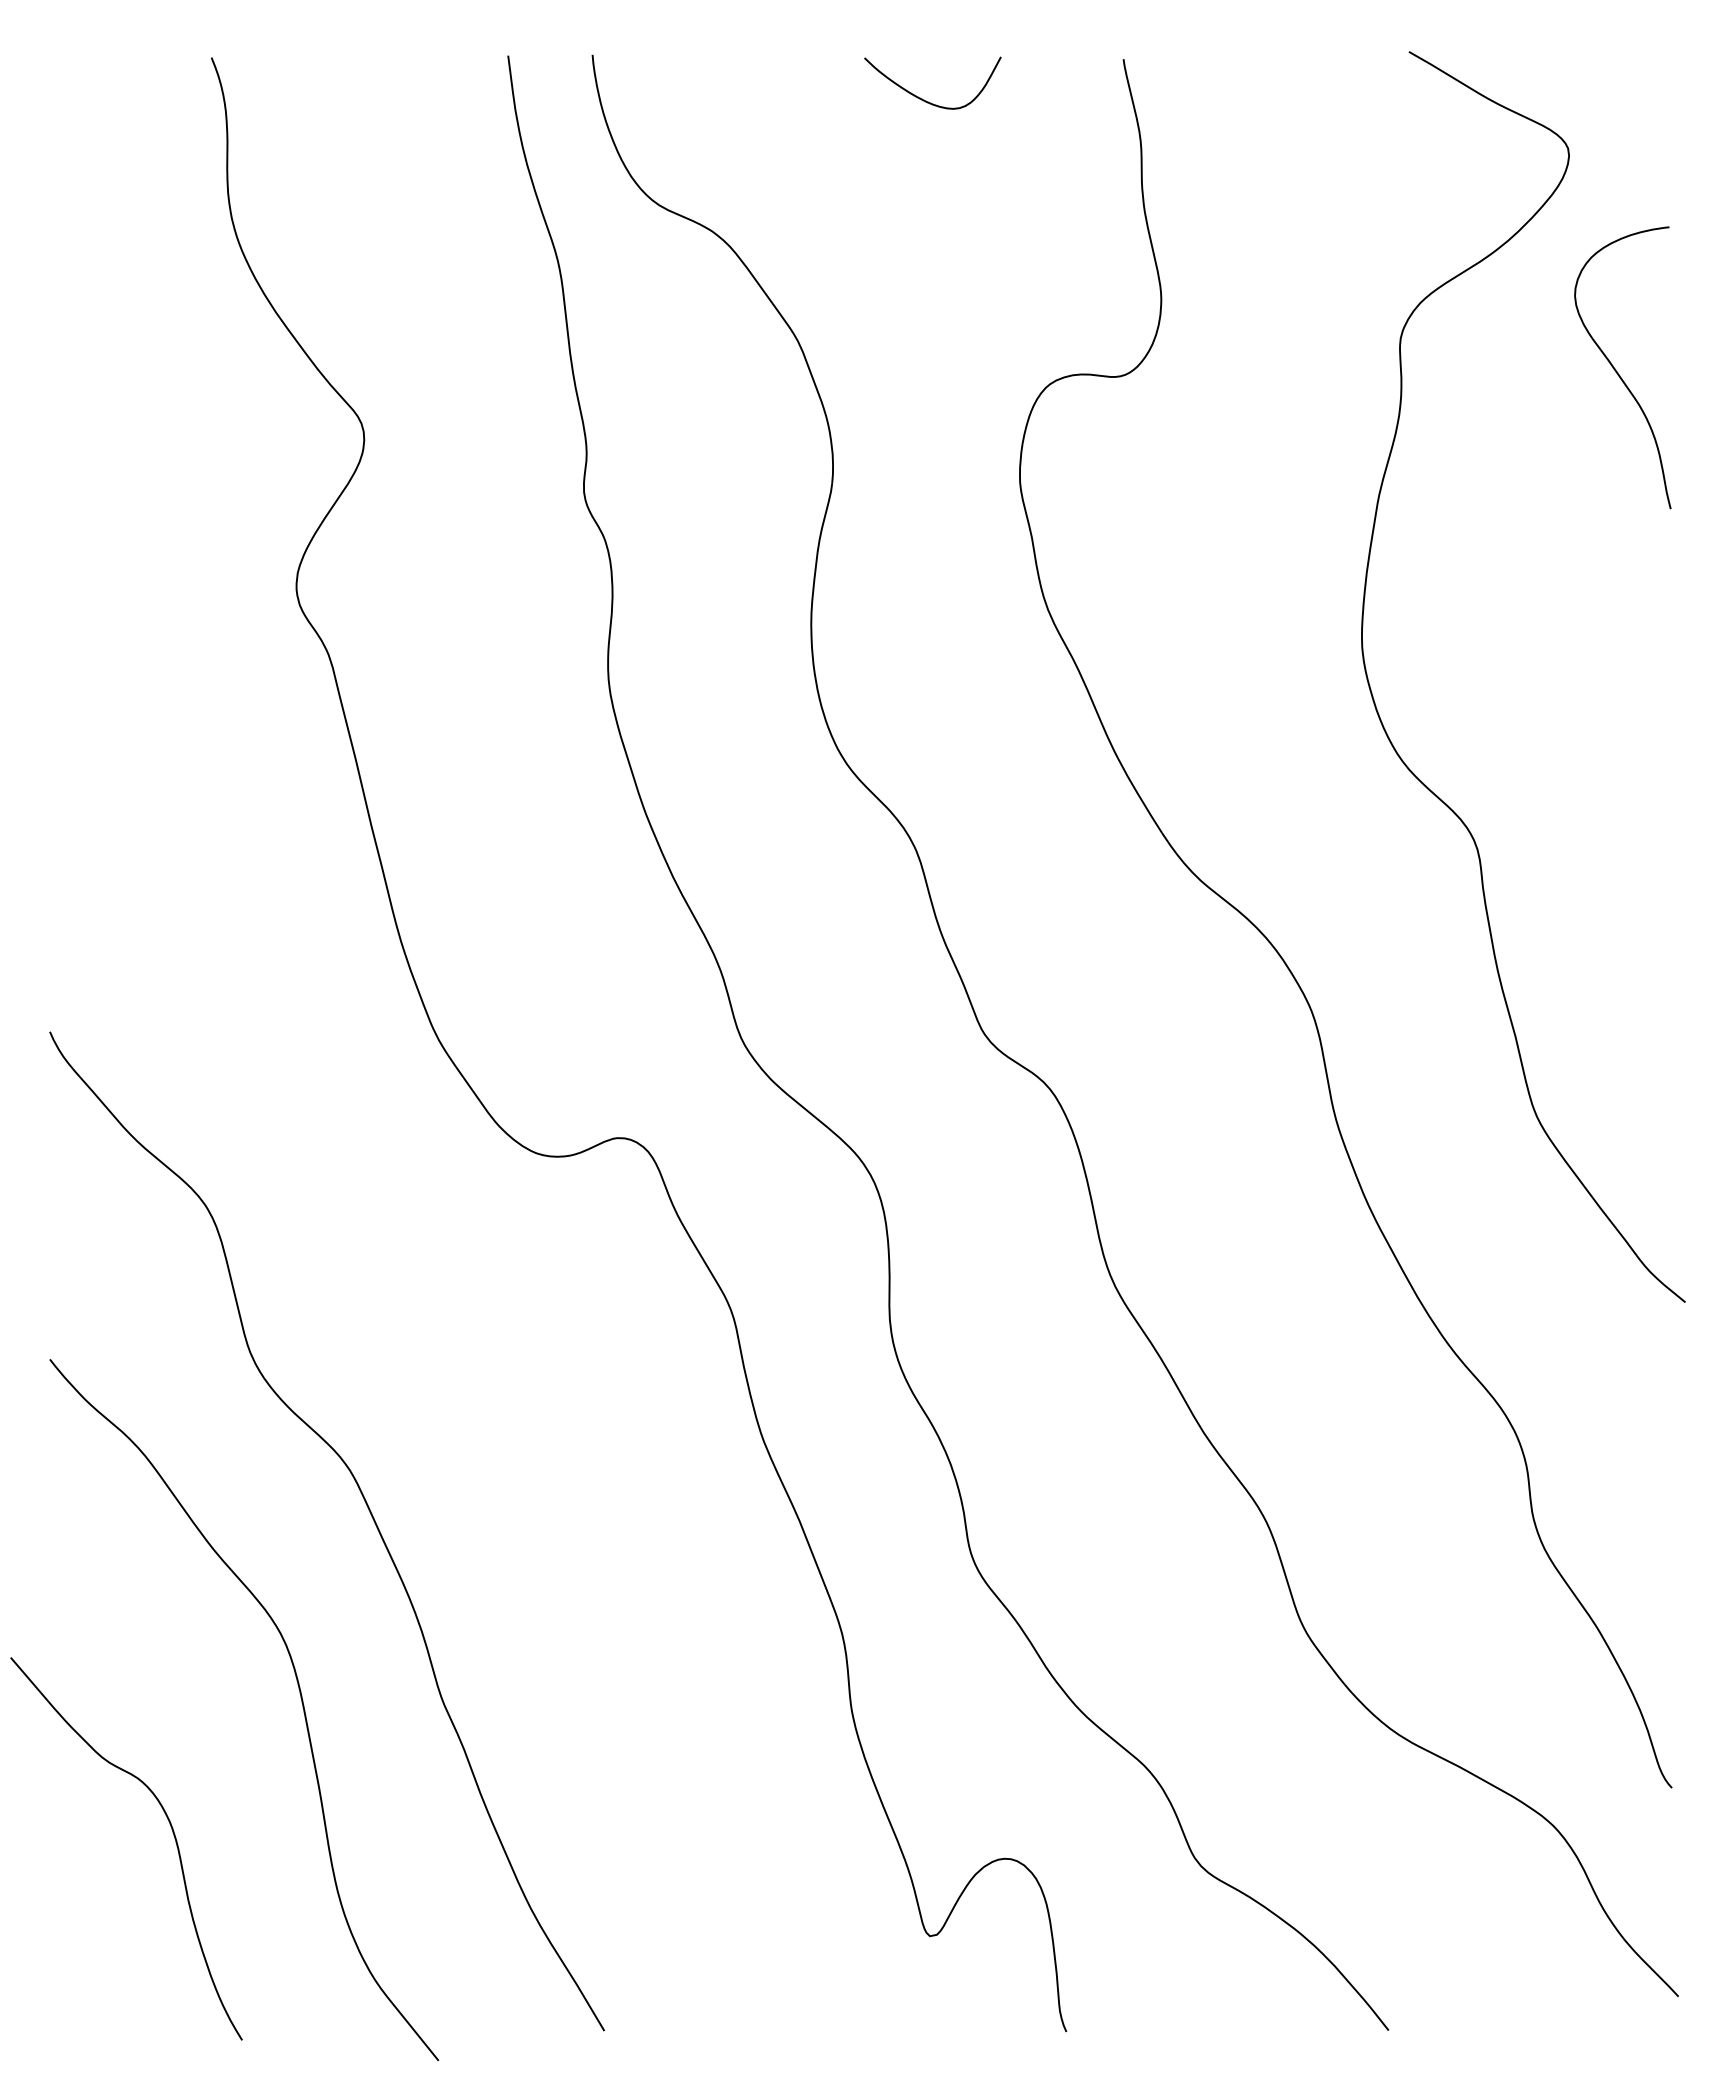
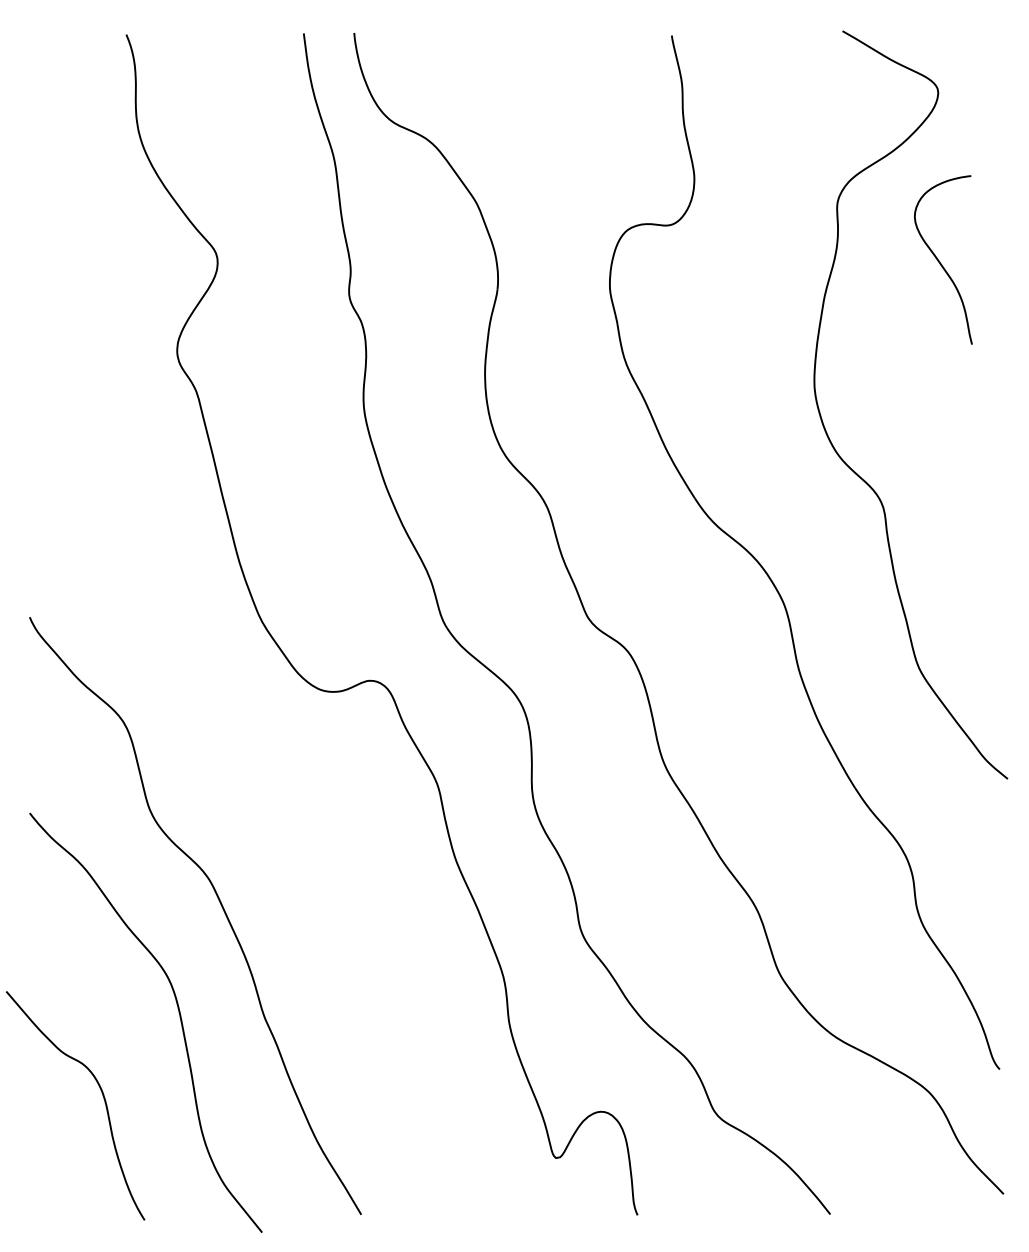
curve: (925, 99) -> (553, 59), removed
curve: (1617, 370) -> (940, 261), moved

